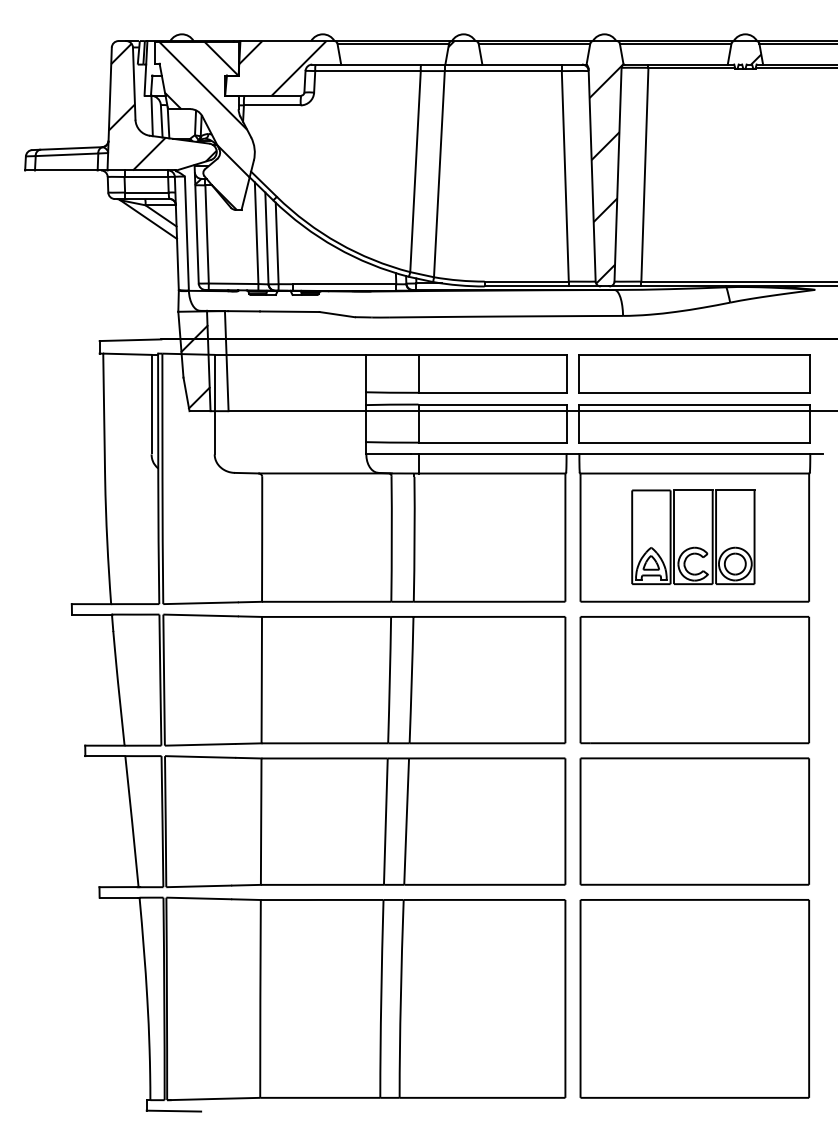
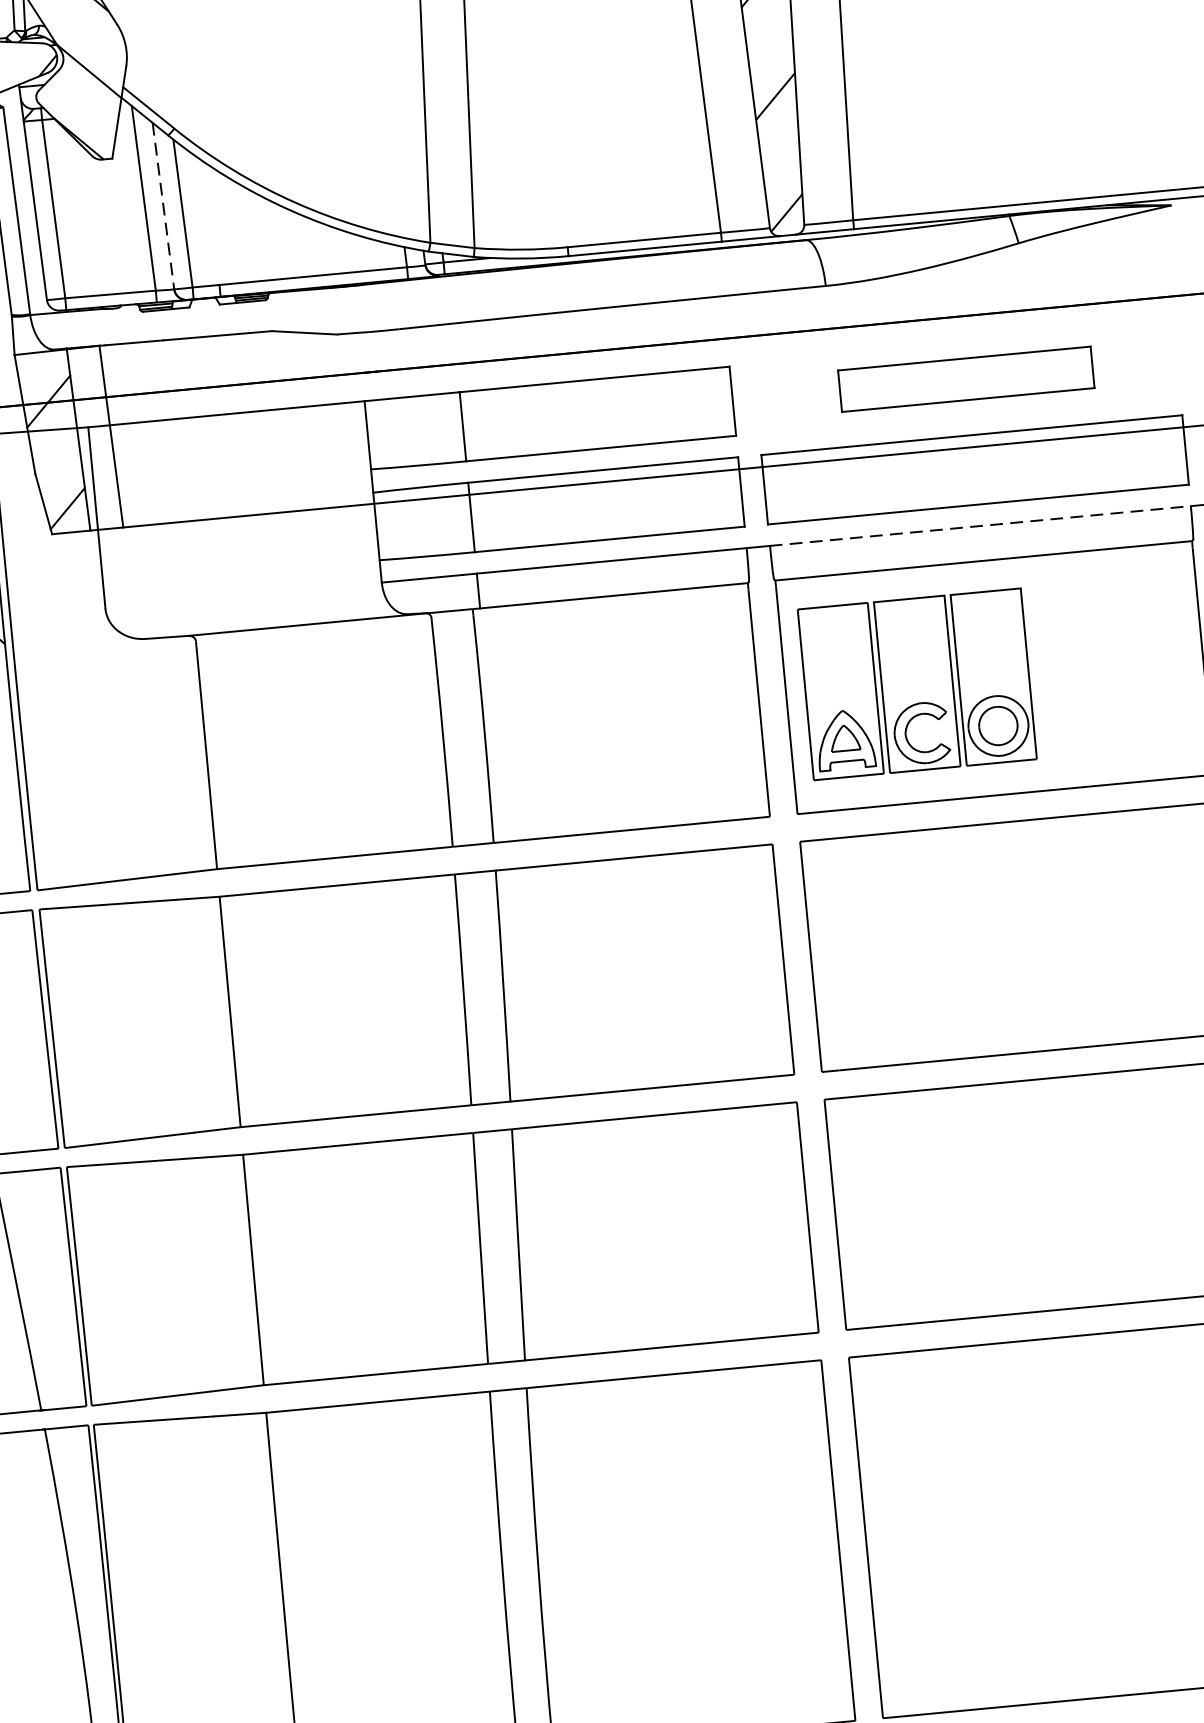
line: (266, 238) -> (162, 206), solid -> dashed
part: (694, 373) -> (965, 378), size x0.6
line: (694, 454) -> (979, 526), solid -> dashed
part: (693, 537) -> (917, 684), moved

